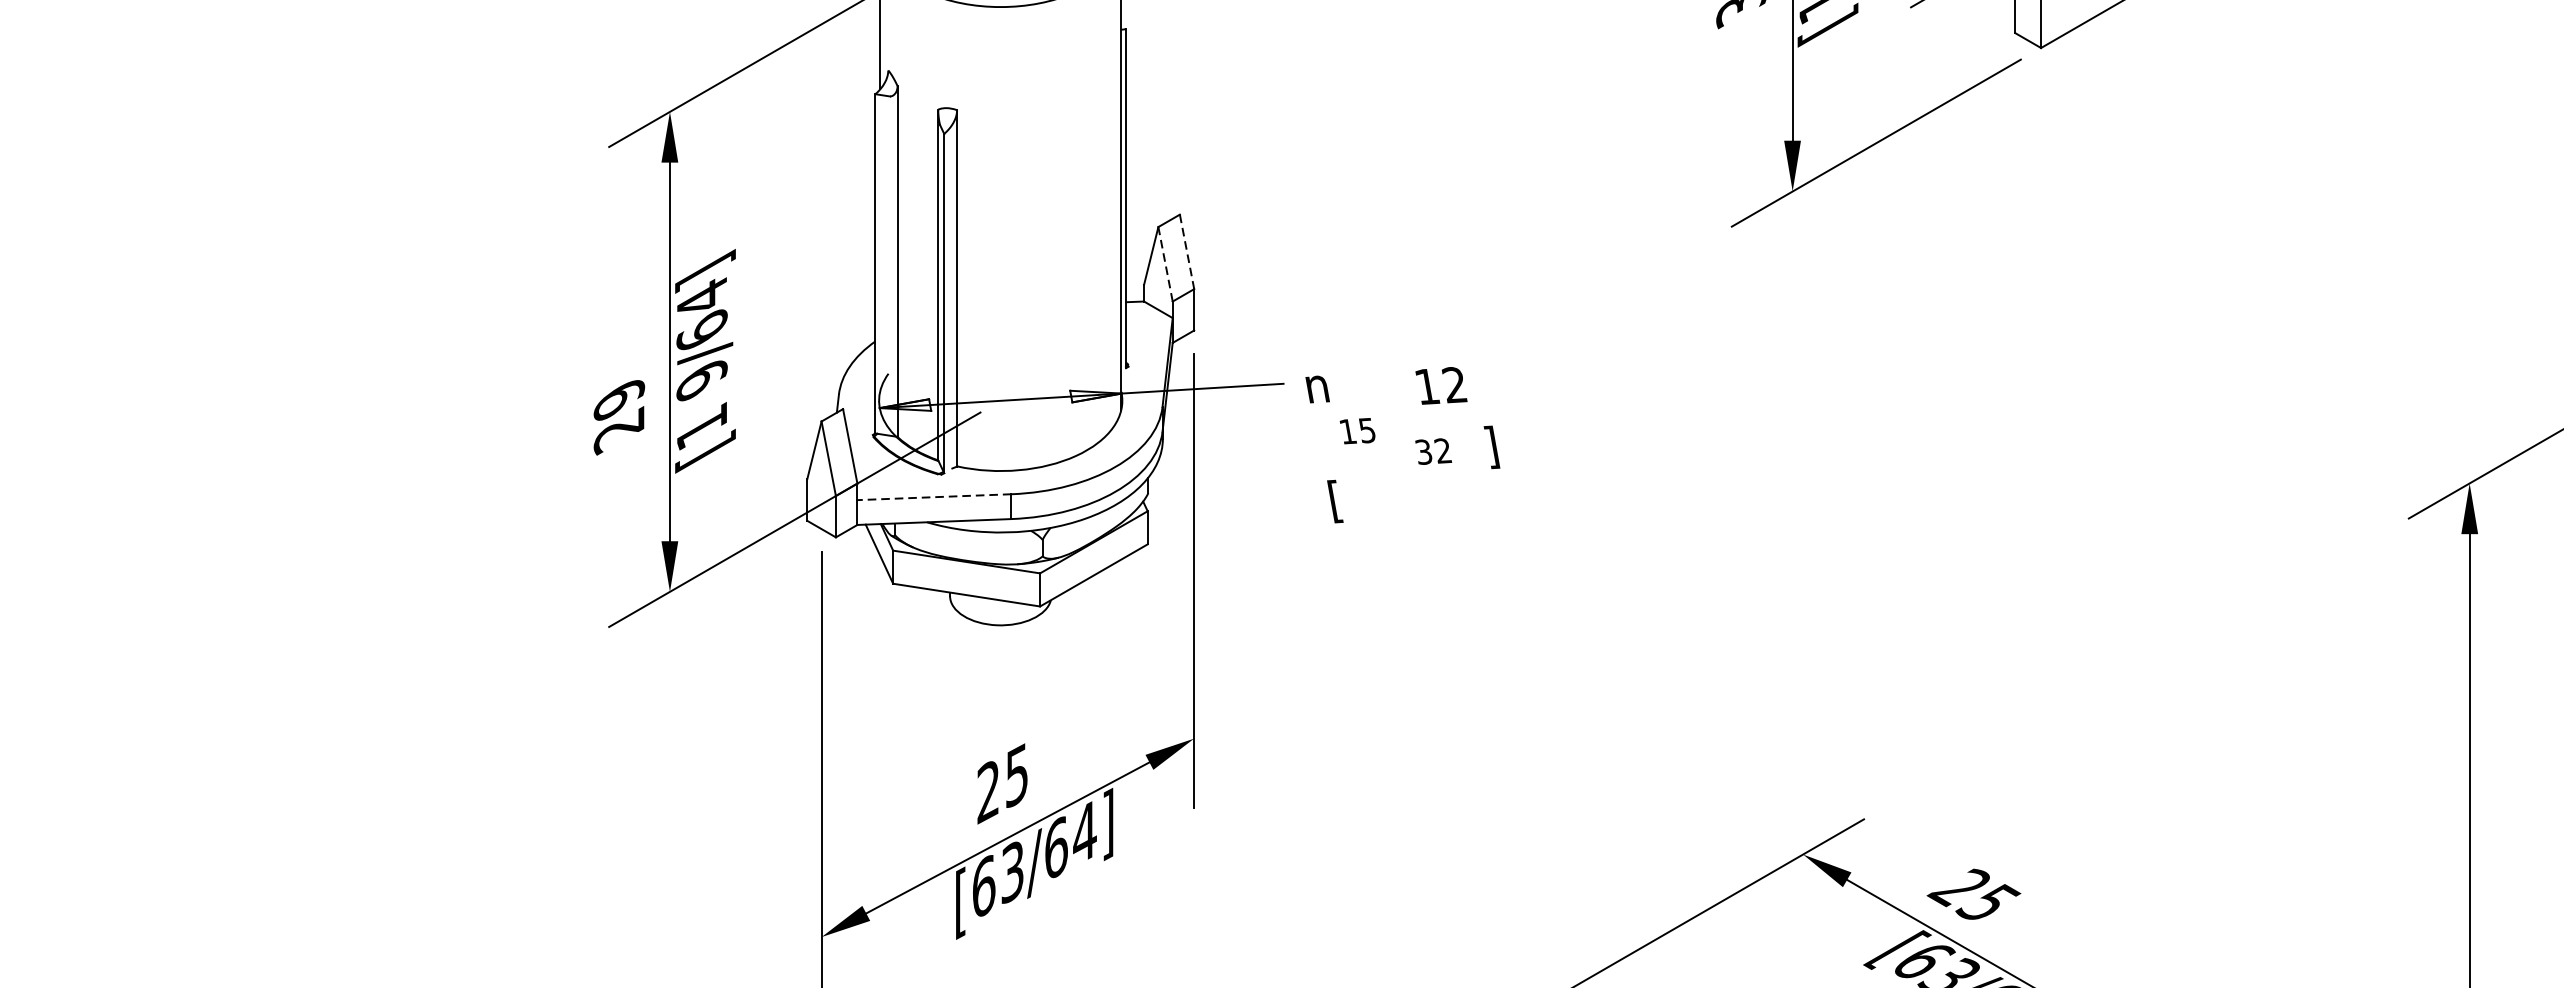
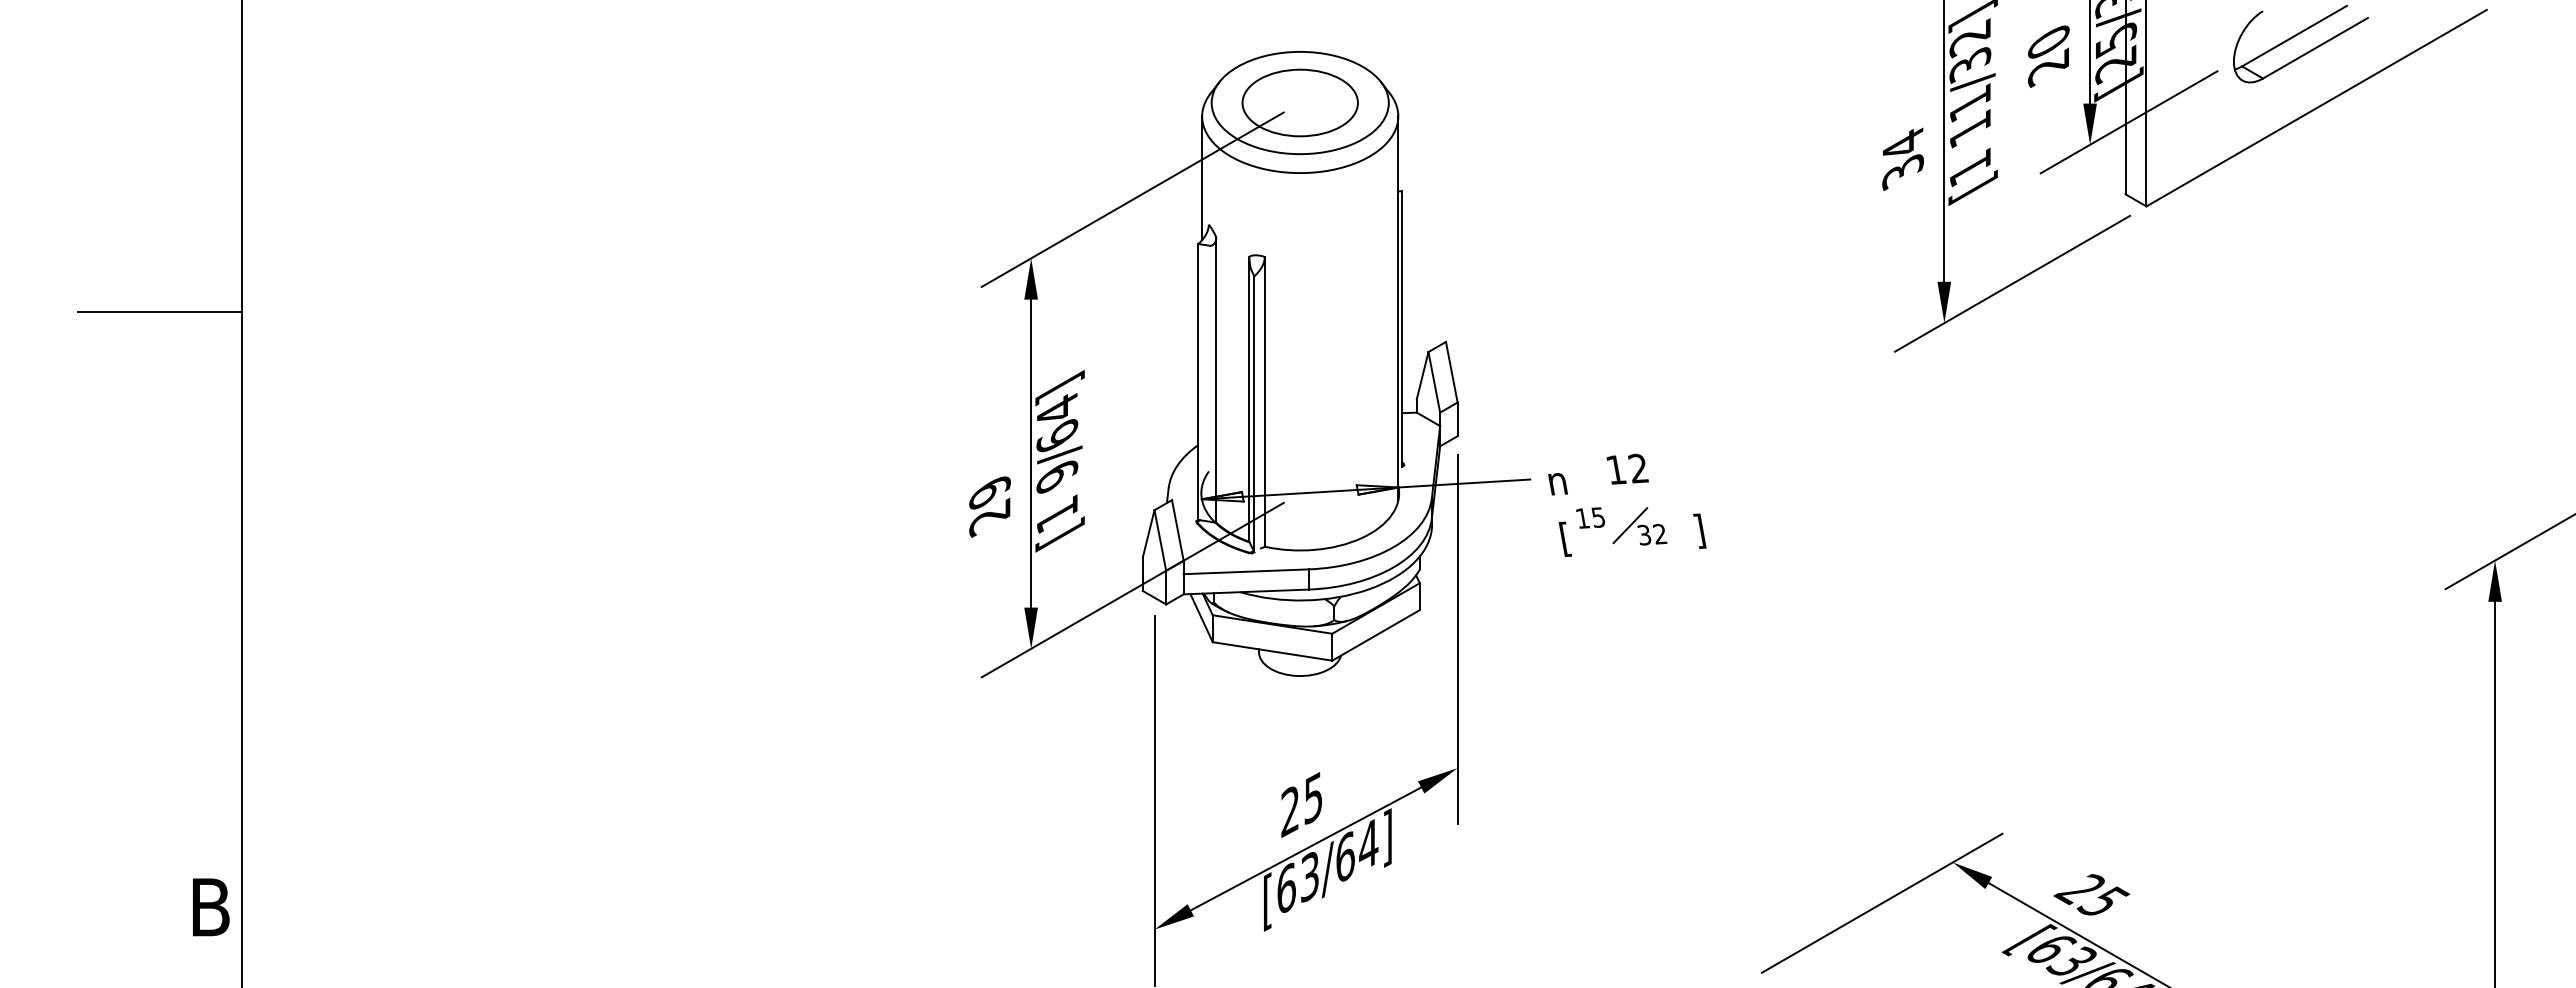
line: (1186, 252) -> (1451, 372), dashed -> solid
line: (1165, 264) -> (1434, 382), dashed -> solid
text: (1441, 384) -> (1627, 468), moved
line: (1406, 440) -> (1630, 525), added
line: (934, 496) -> (1246, 571), dashed -> solid
text: (1335, 500) -> (1565, 538), moved

